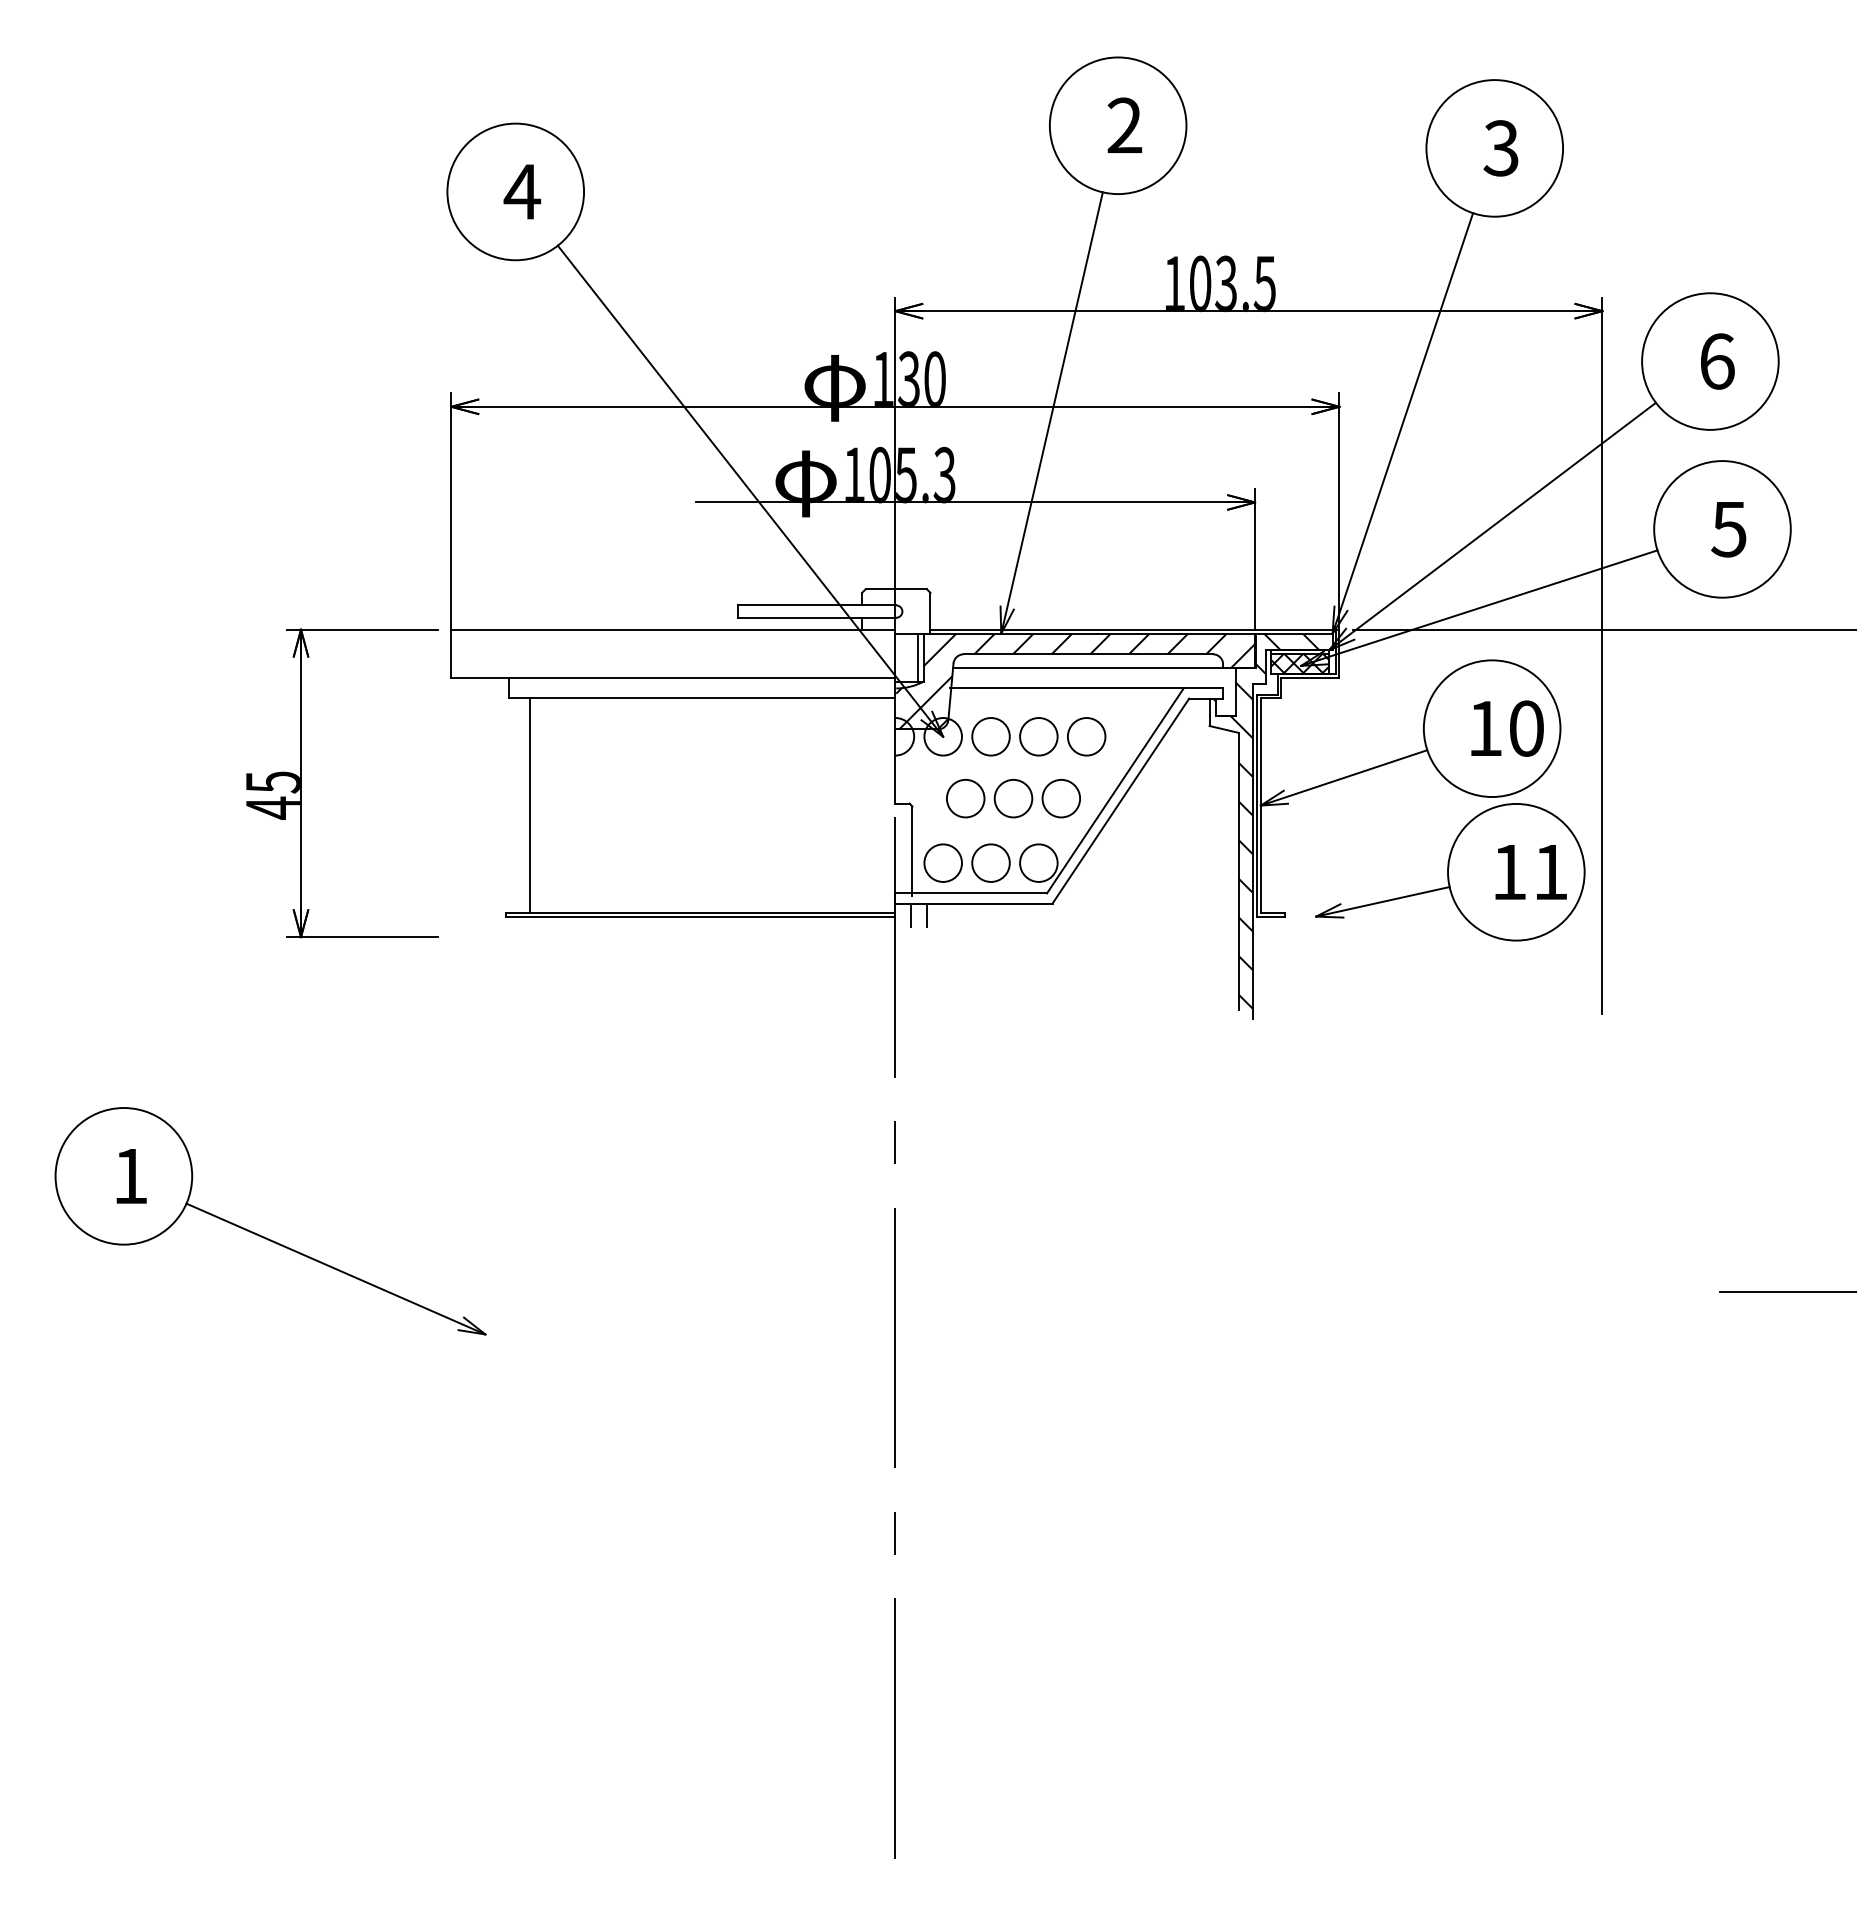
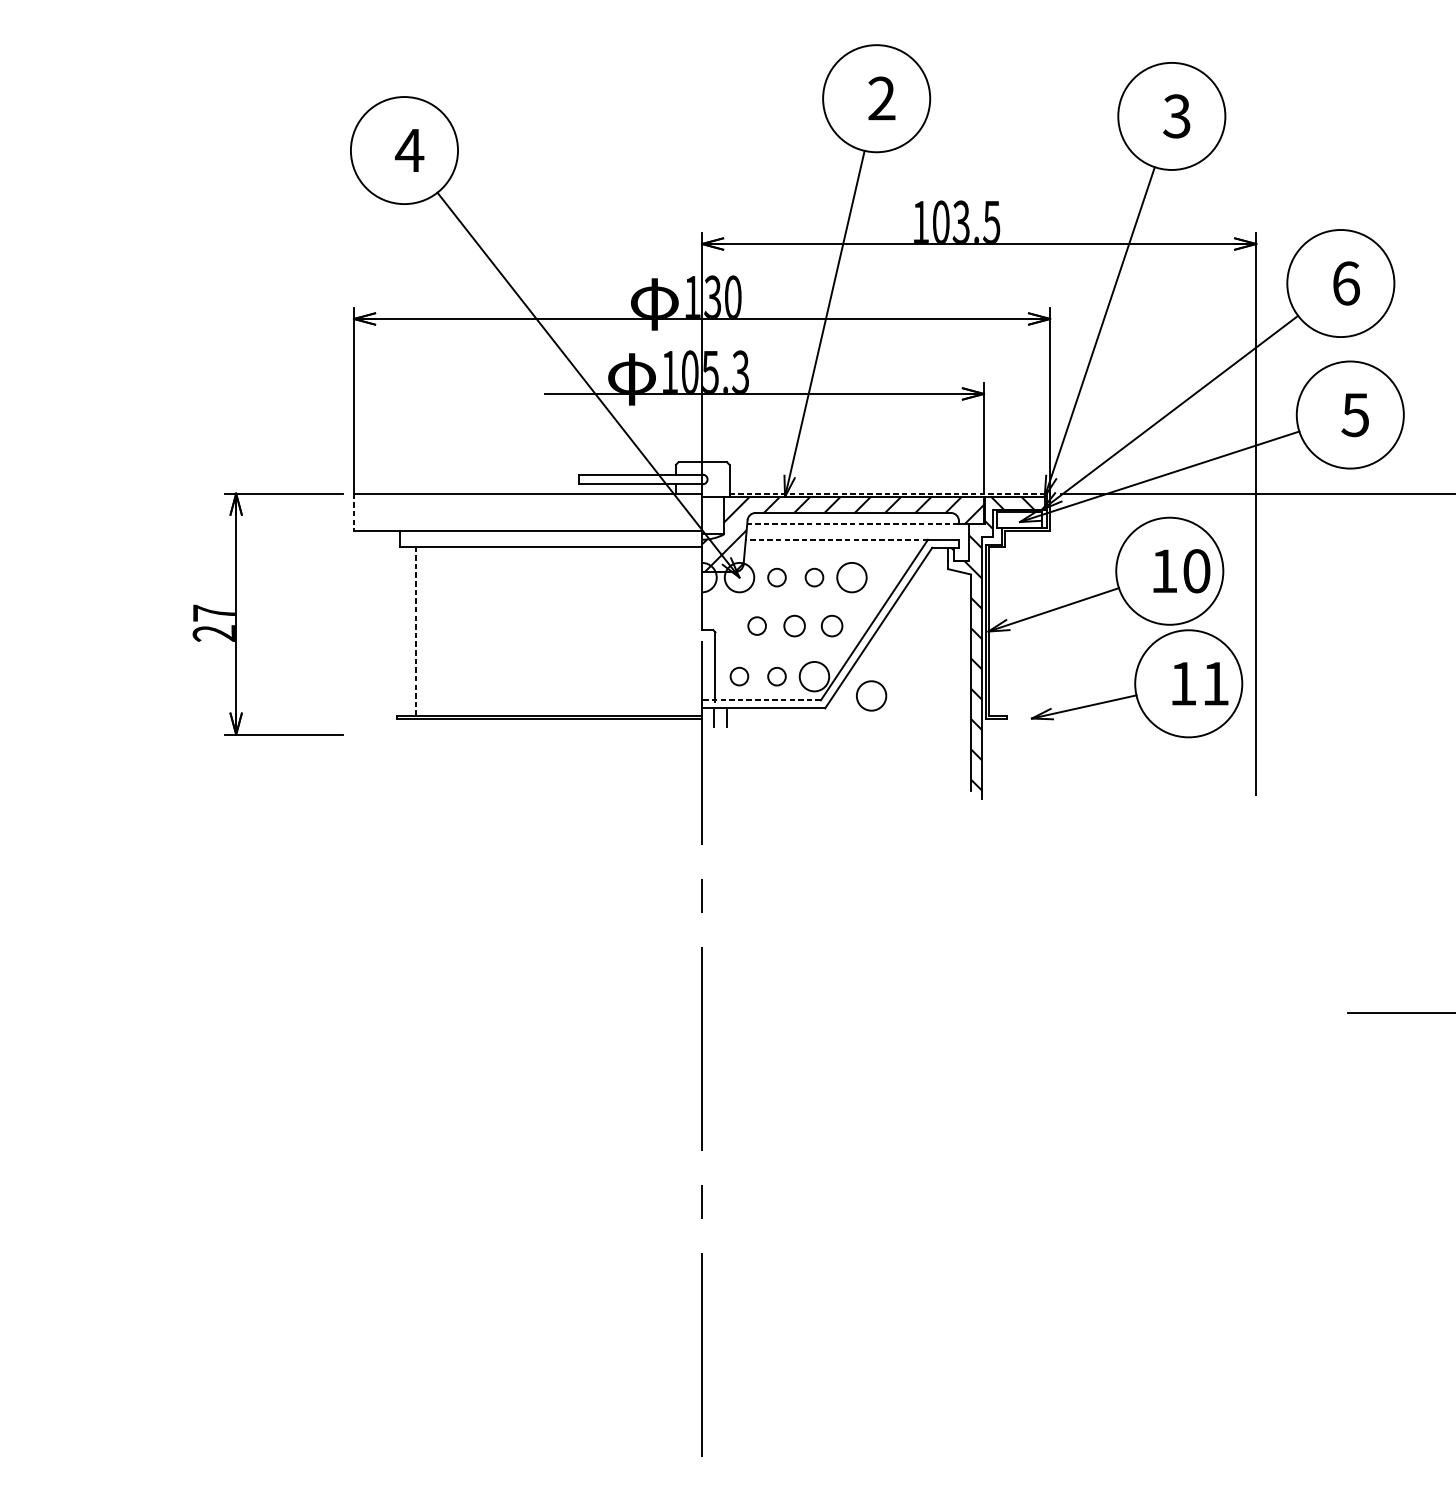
line: (1135, 629) -> (890, 493), solid -> dashed
line: (451, 653) -> (354, 512), solid -> dashed
line: (918, 657) -> (720, 515), removed
hatch: (1300, 663) -> (1019, 520), removed
line: (1087, 667) -> (852, 523), solid -> dashed
line: (1067, 688) -> (836, 539), solid -> dashed
circle: (990, 736) -> (776, 577), size x0.6
circle: (1038, 736) -> (814, 577), size x0.6
text: (272, 795) -> (213, 623), 45 -> 27
circle: (965, 798) -> (757, 625), size x0.6
circle: (1013, 798) -> (794, 625), size x0.7
circle: (1061, 798) -> (832, 625), size x0.7
line: (529, 805) -> (415, 631), solid -> dashed
circle: (942, 862) -> (738, 676), size x0.6
circle: (990, 862) -> (776, 676), size x0.6
circle: (1111, 887) -> (871, 695), added
line: (971, 893) -> (761, 700), solid -> dashed
part: (262, 1235) -> (205, 968), removed

